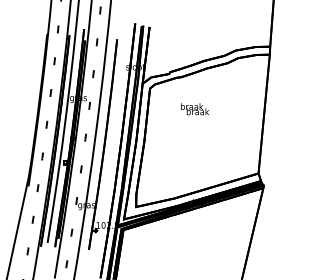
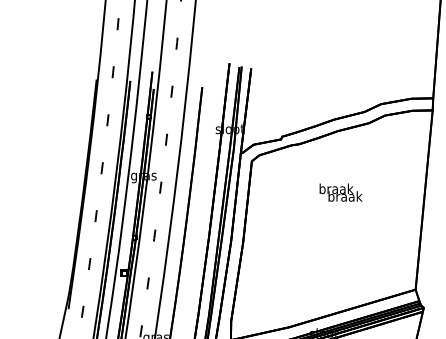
text: (194, 109) -> (340, 193), moved

